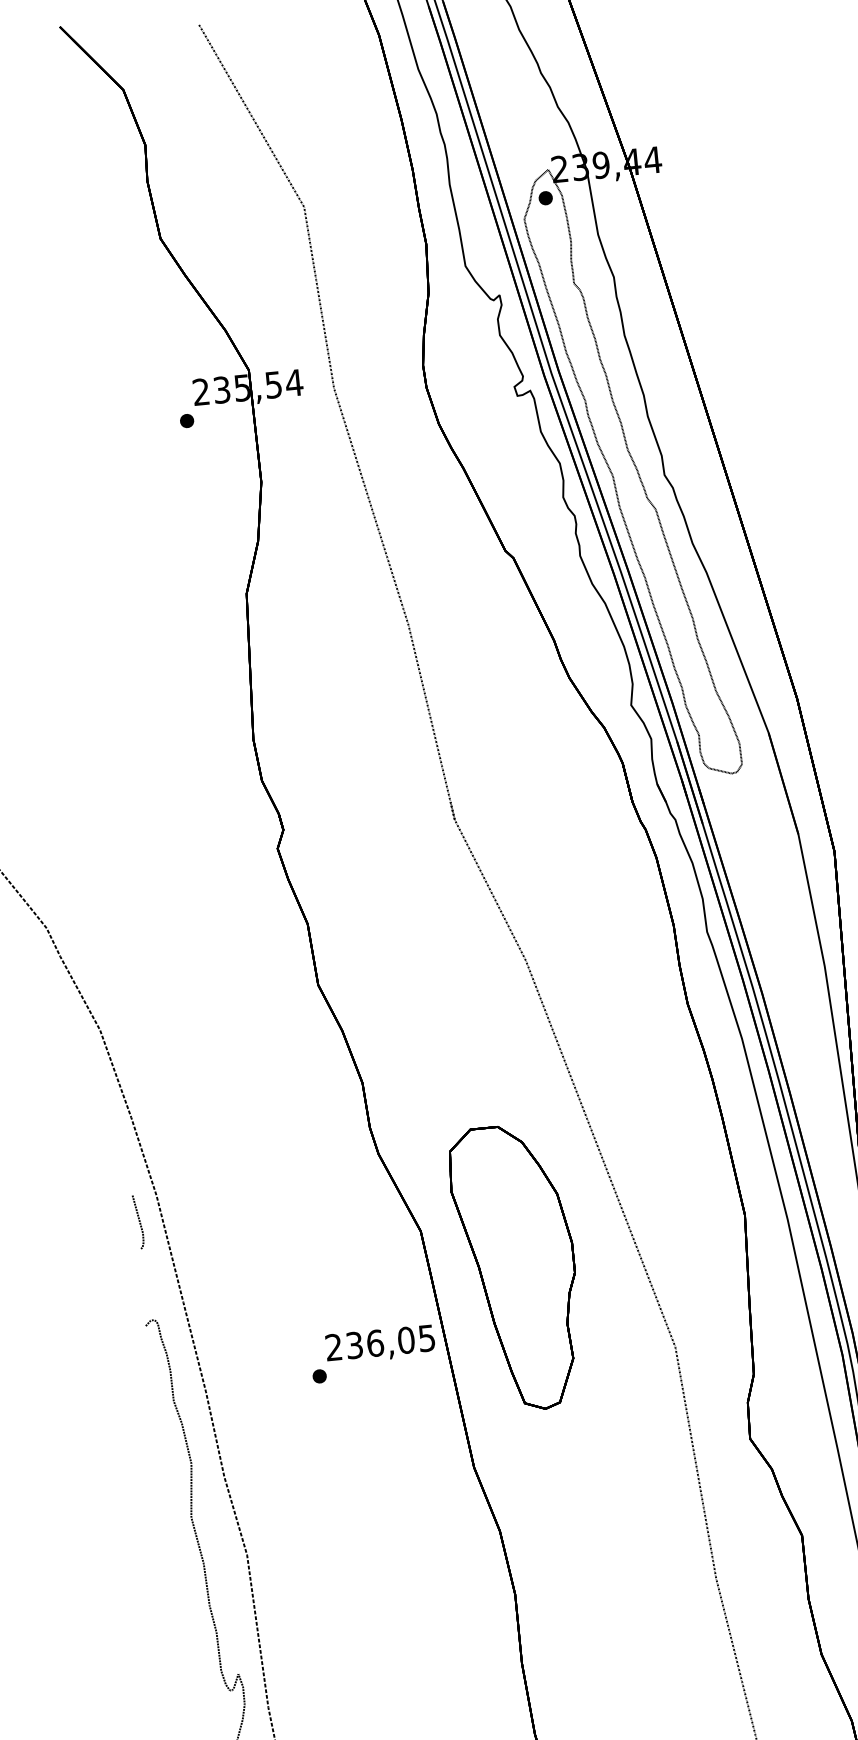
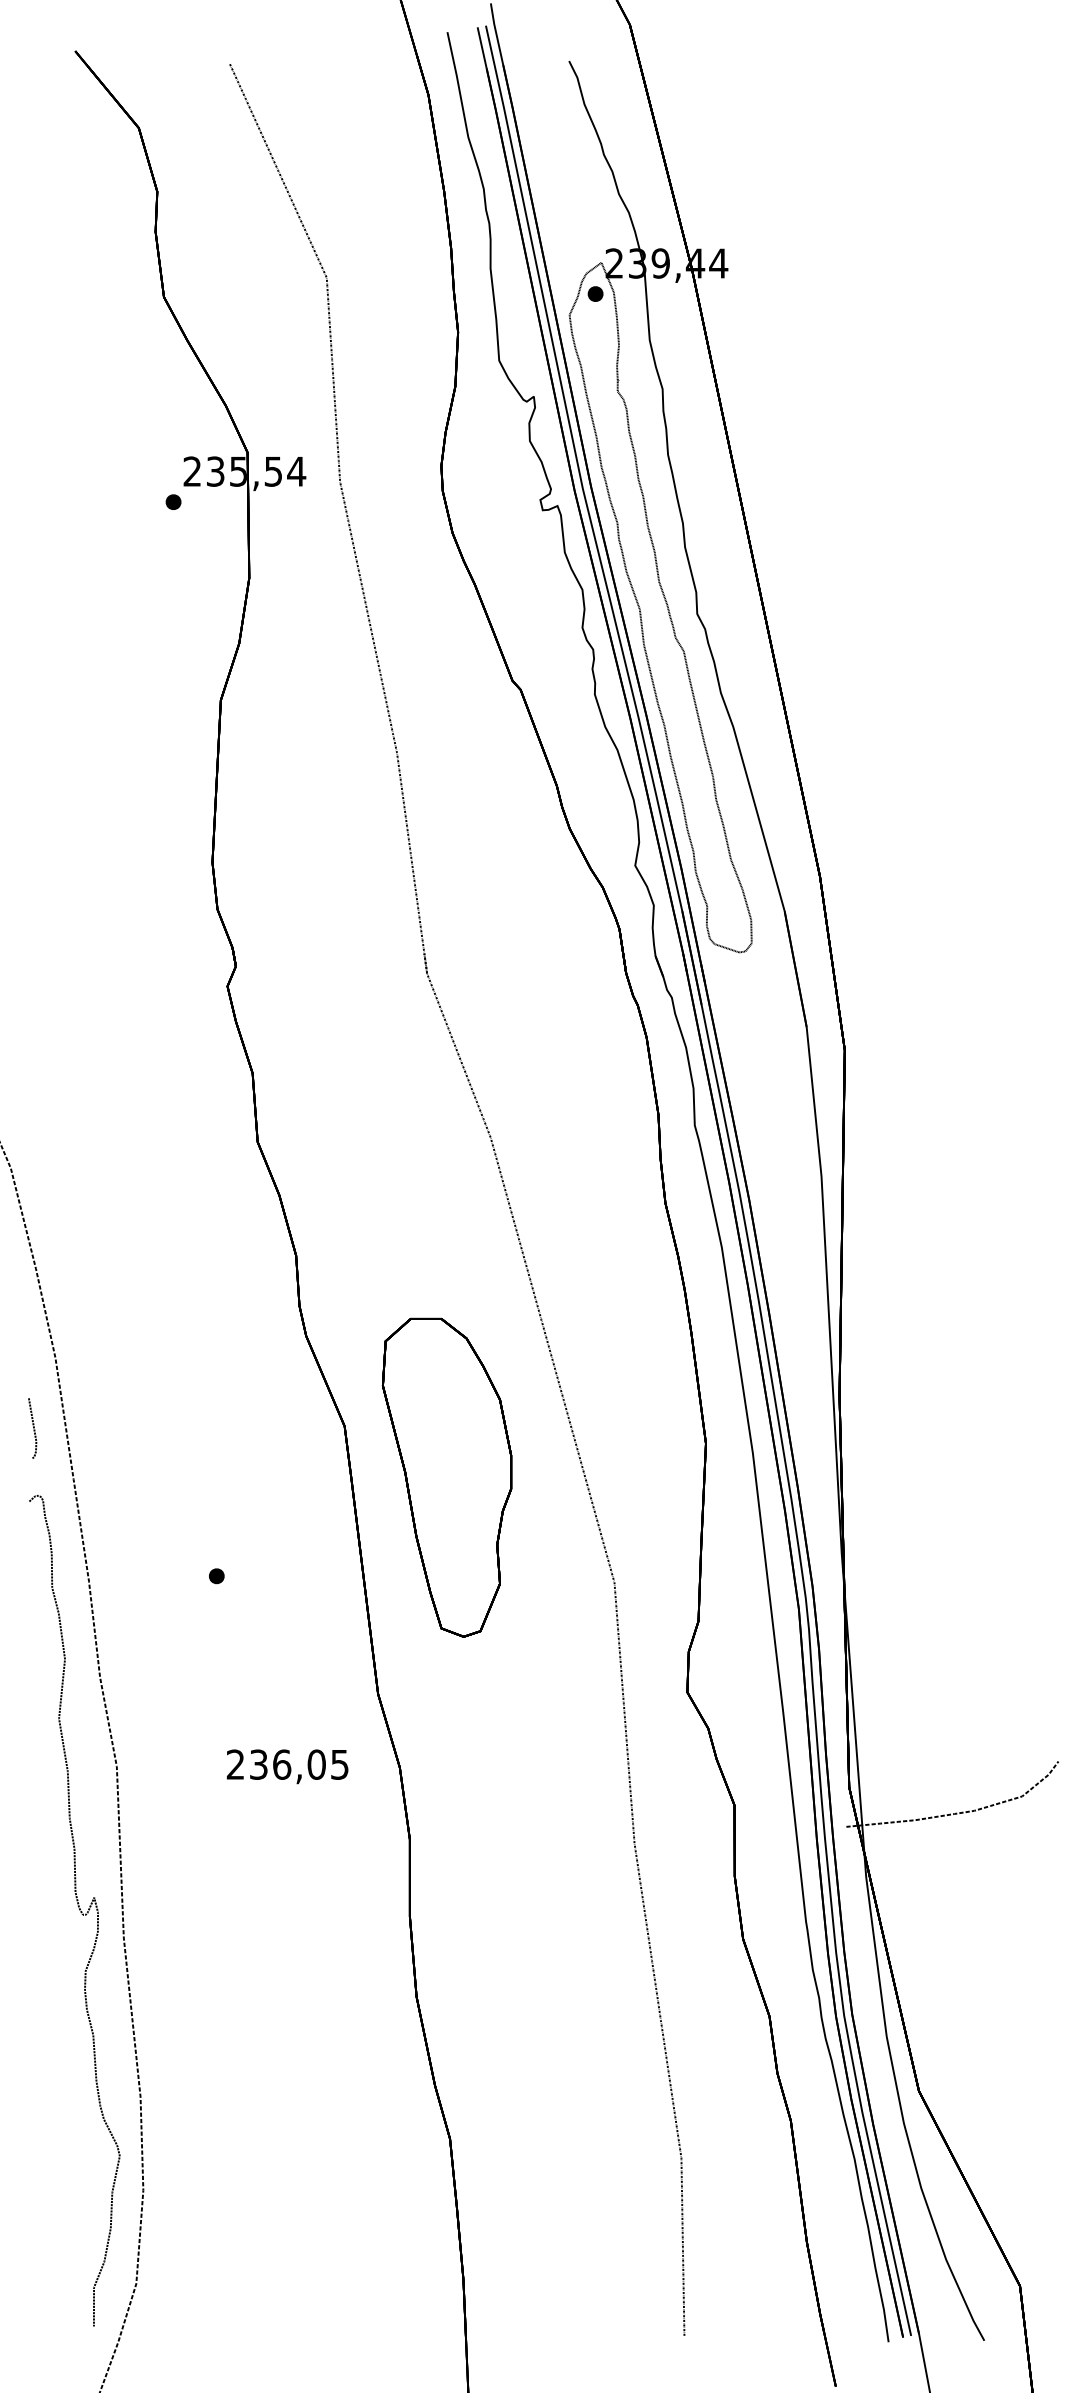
line: (139, 1222) -> (33, 1428), moved
text: (380, 1344) -> (287, 1766), moved

